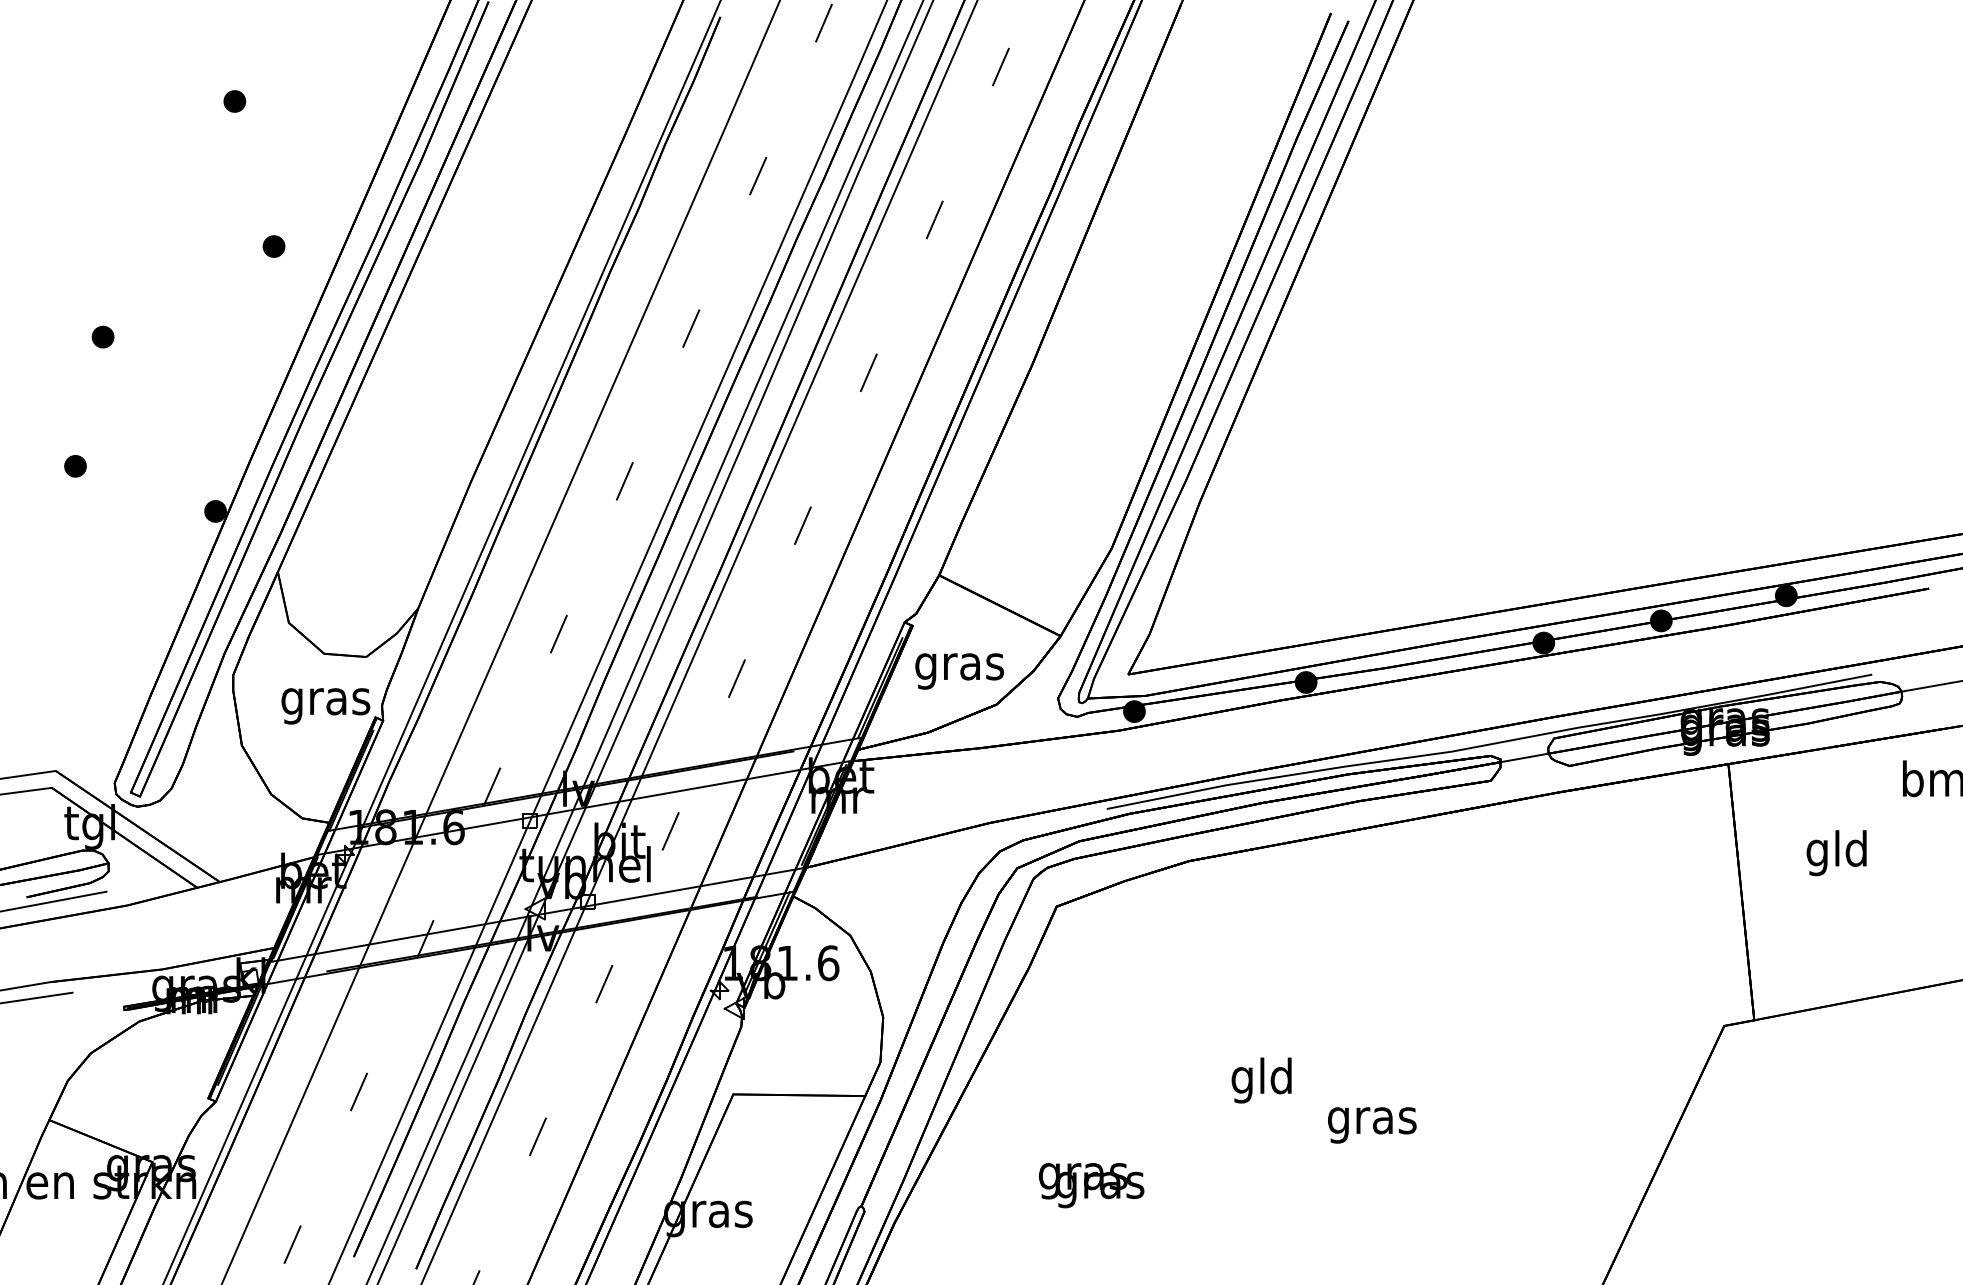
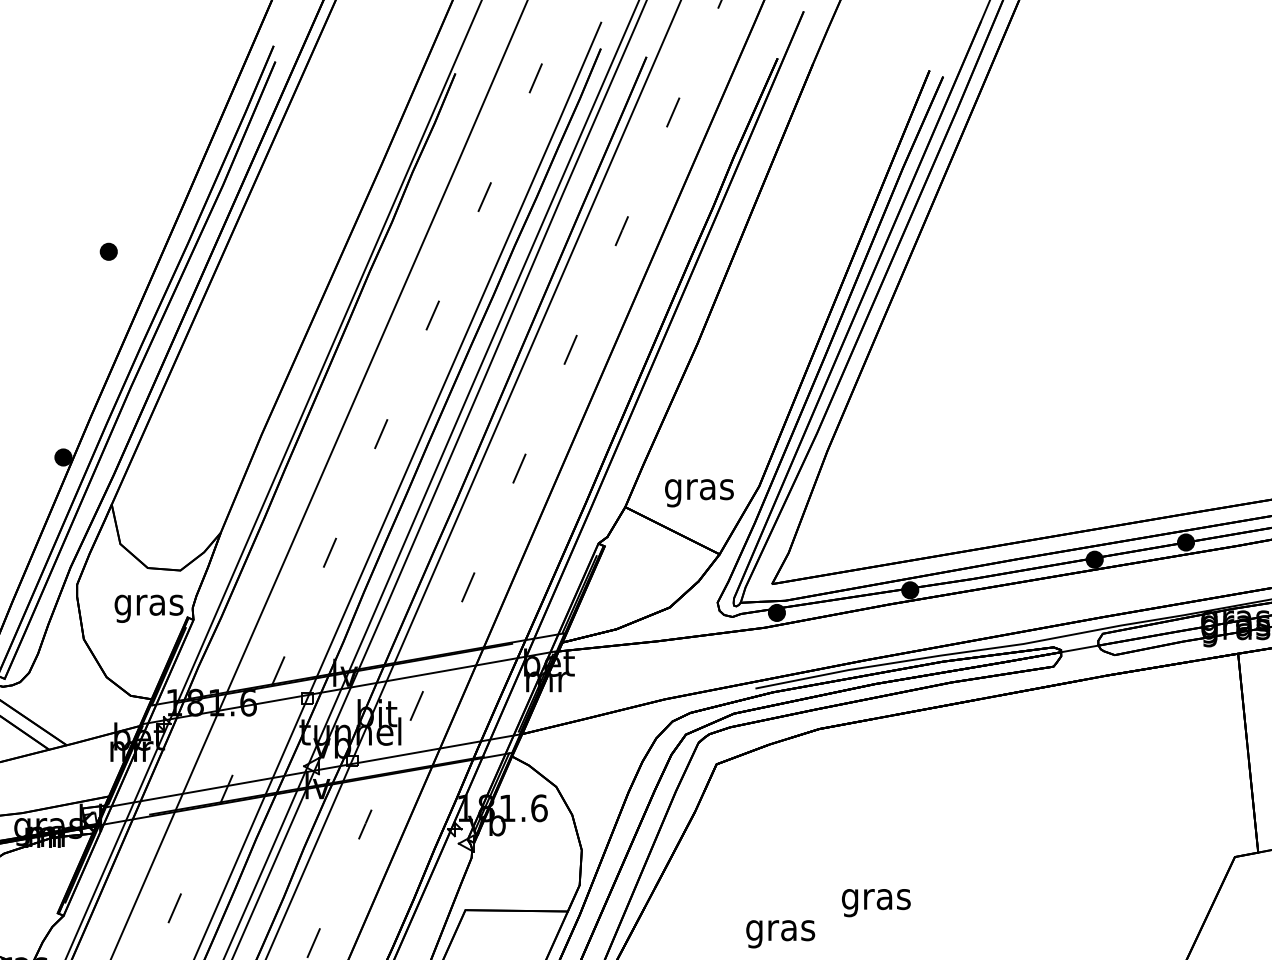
part: (234, 101) -> (78, 139), removed
text: (959, 671) -> (699, 493), moved
text: (1262, 1080) -> (876, 899), gld -> gras
text: (1372, 1125) -> (780, 934), moved

